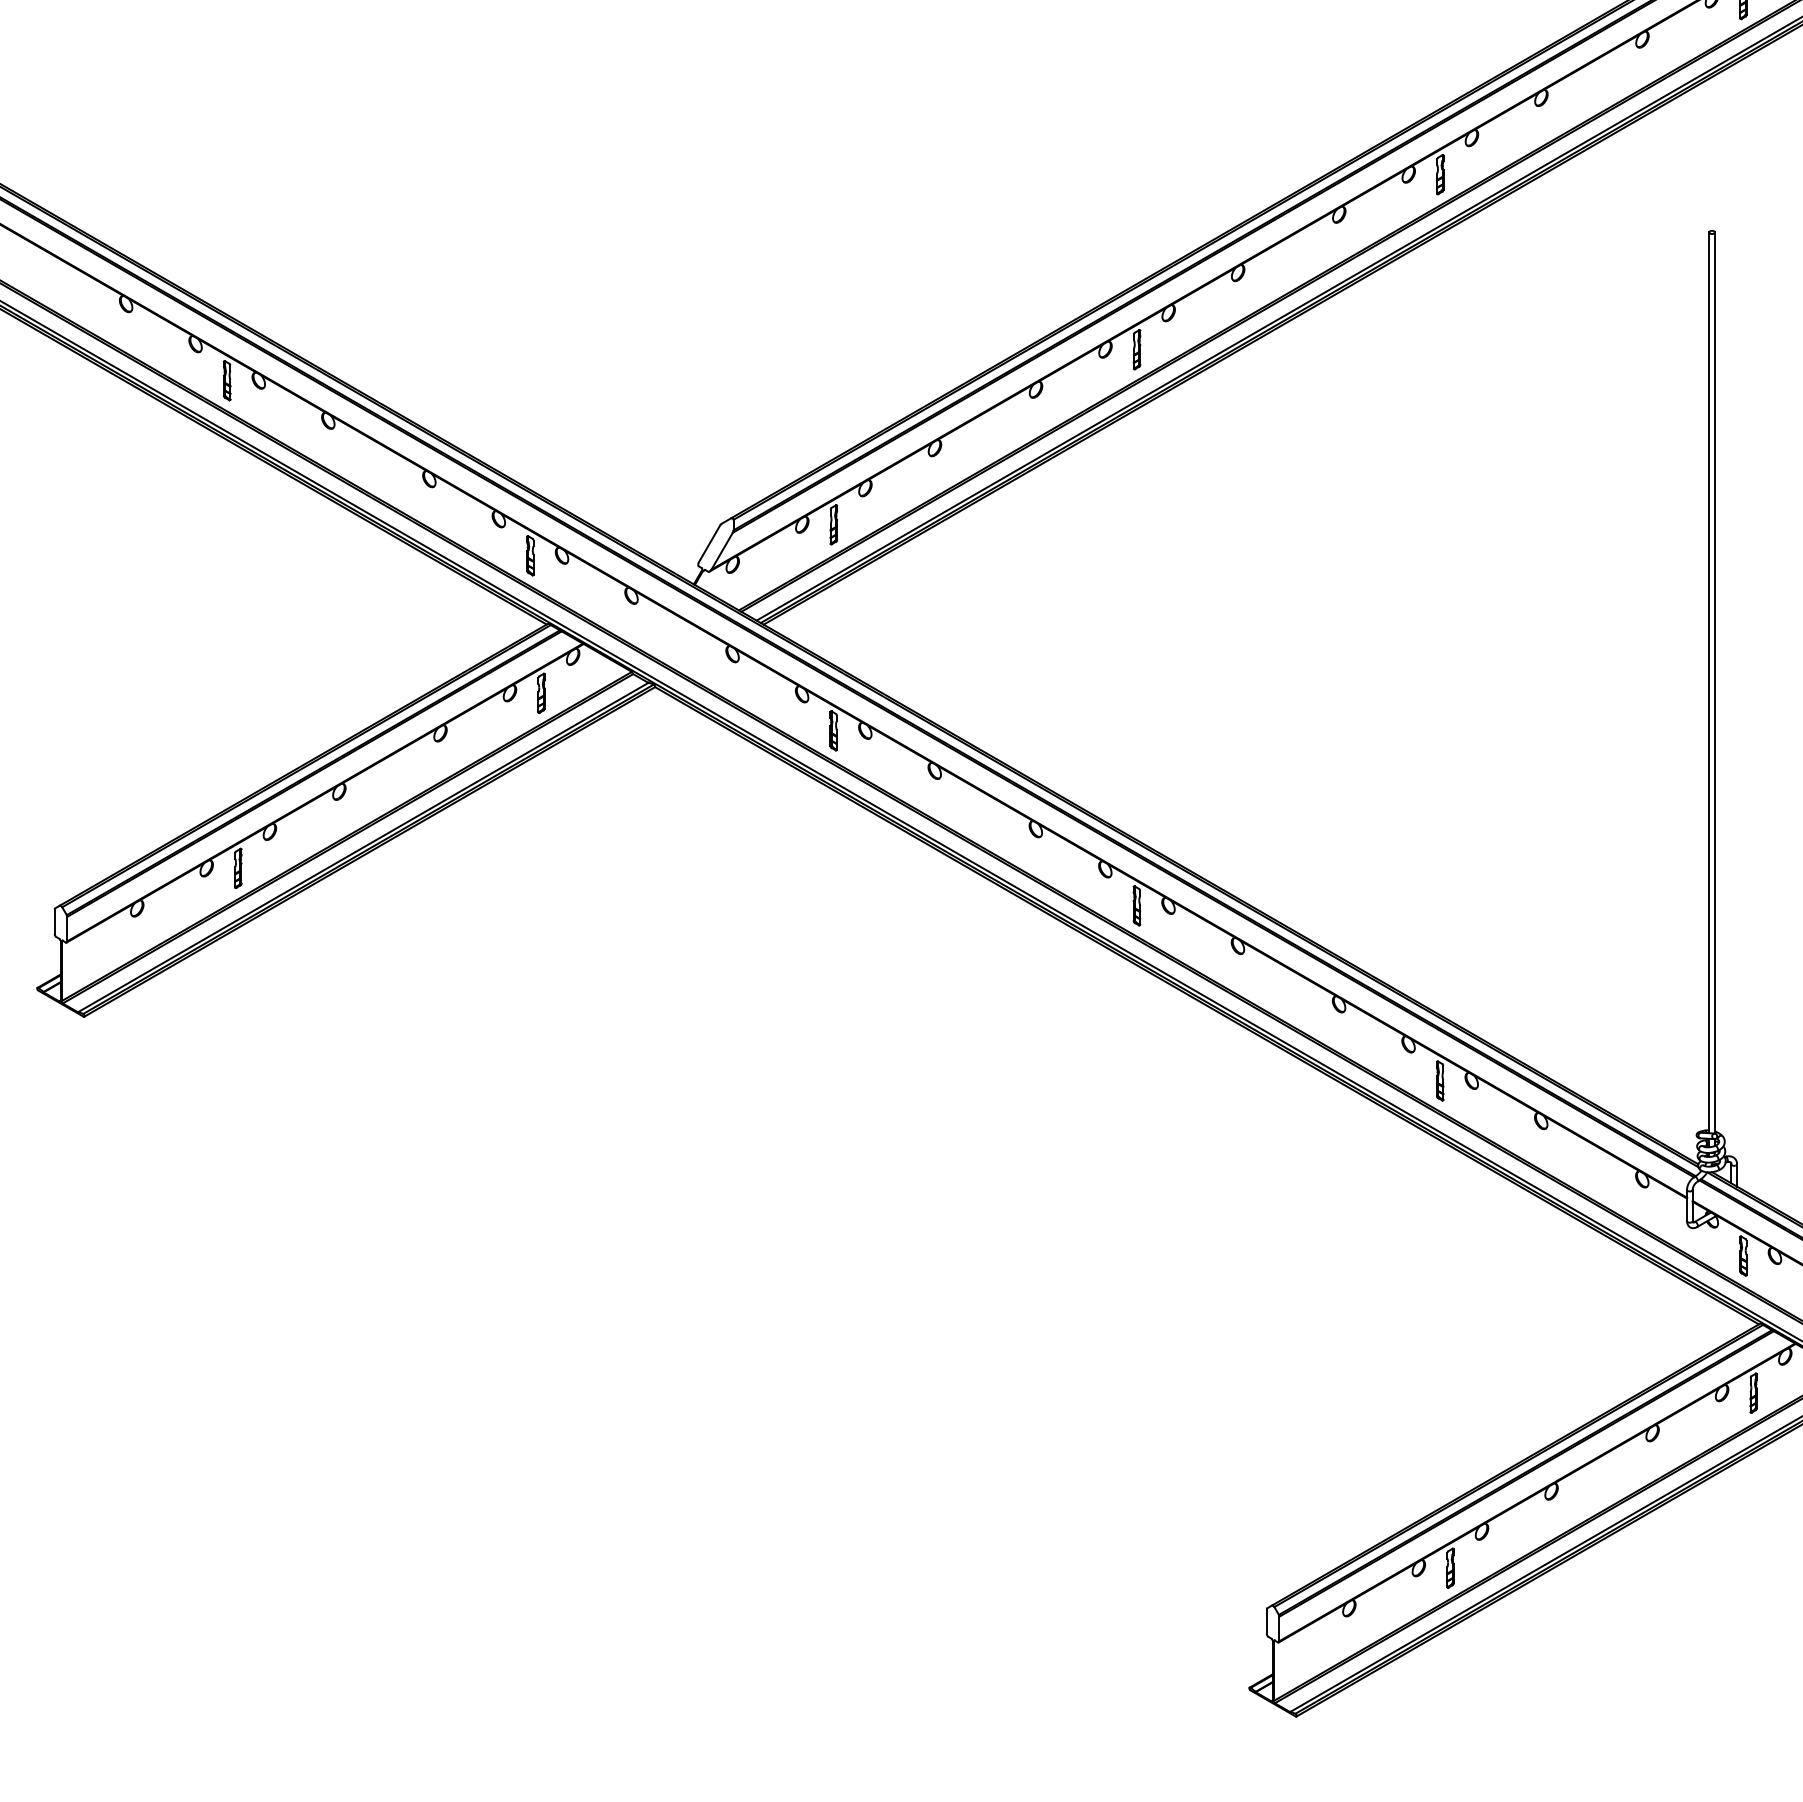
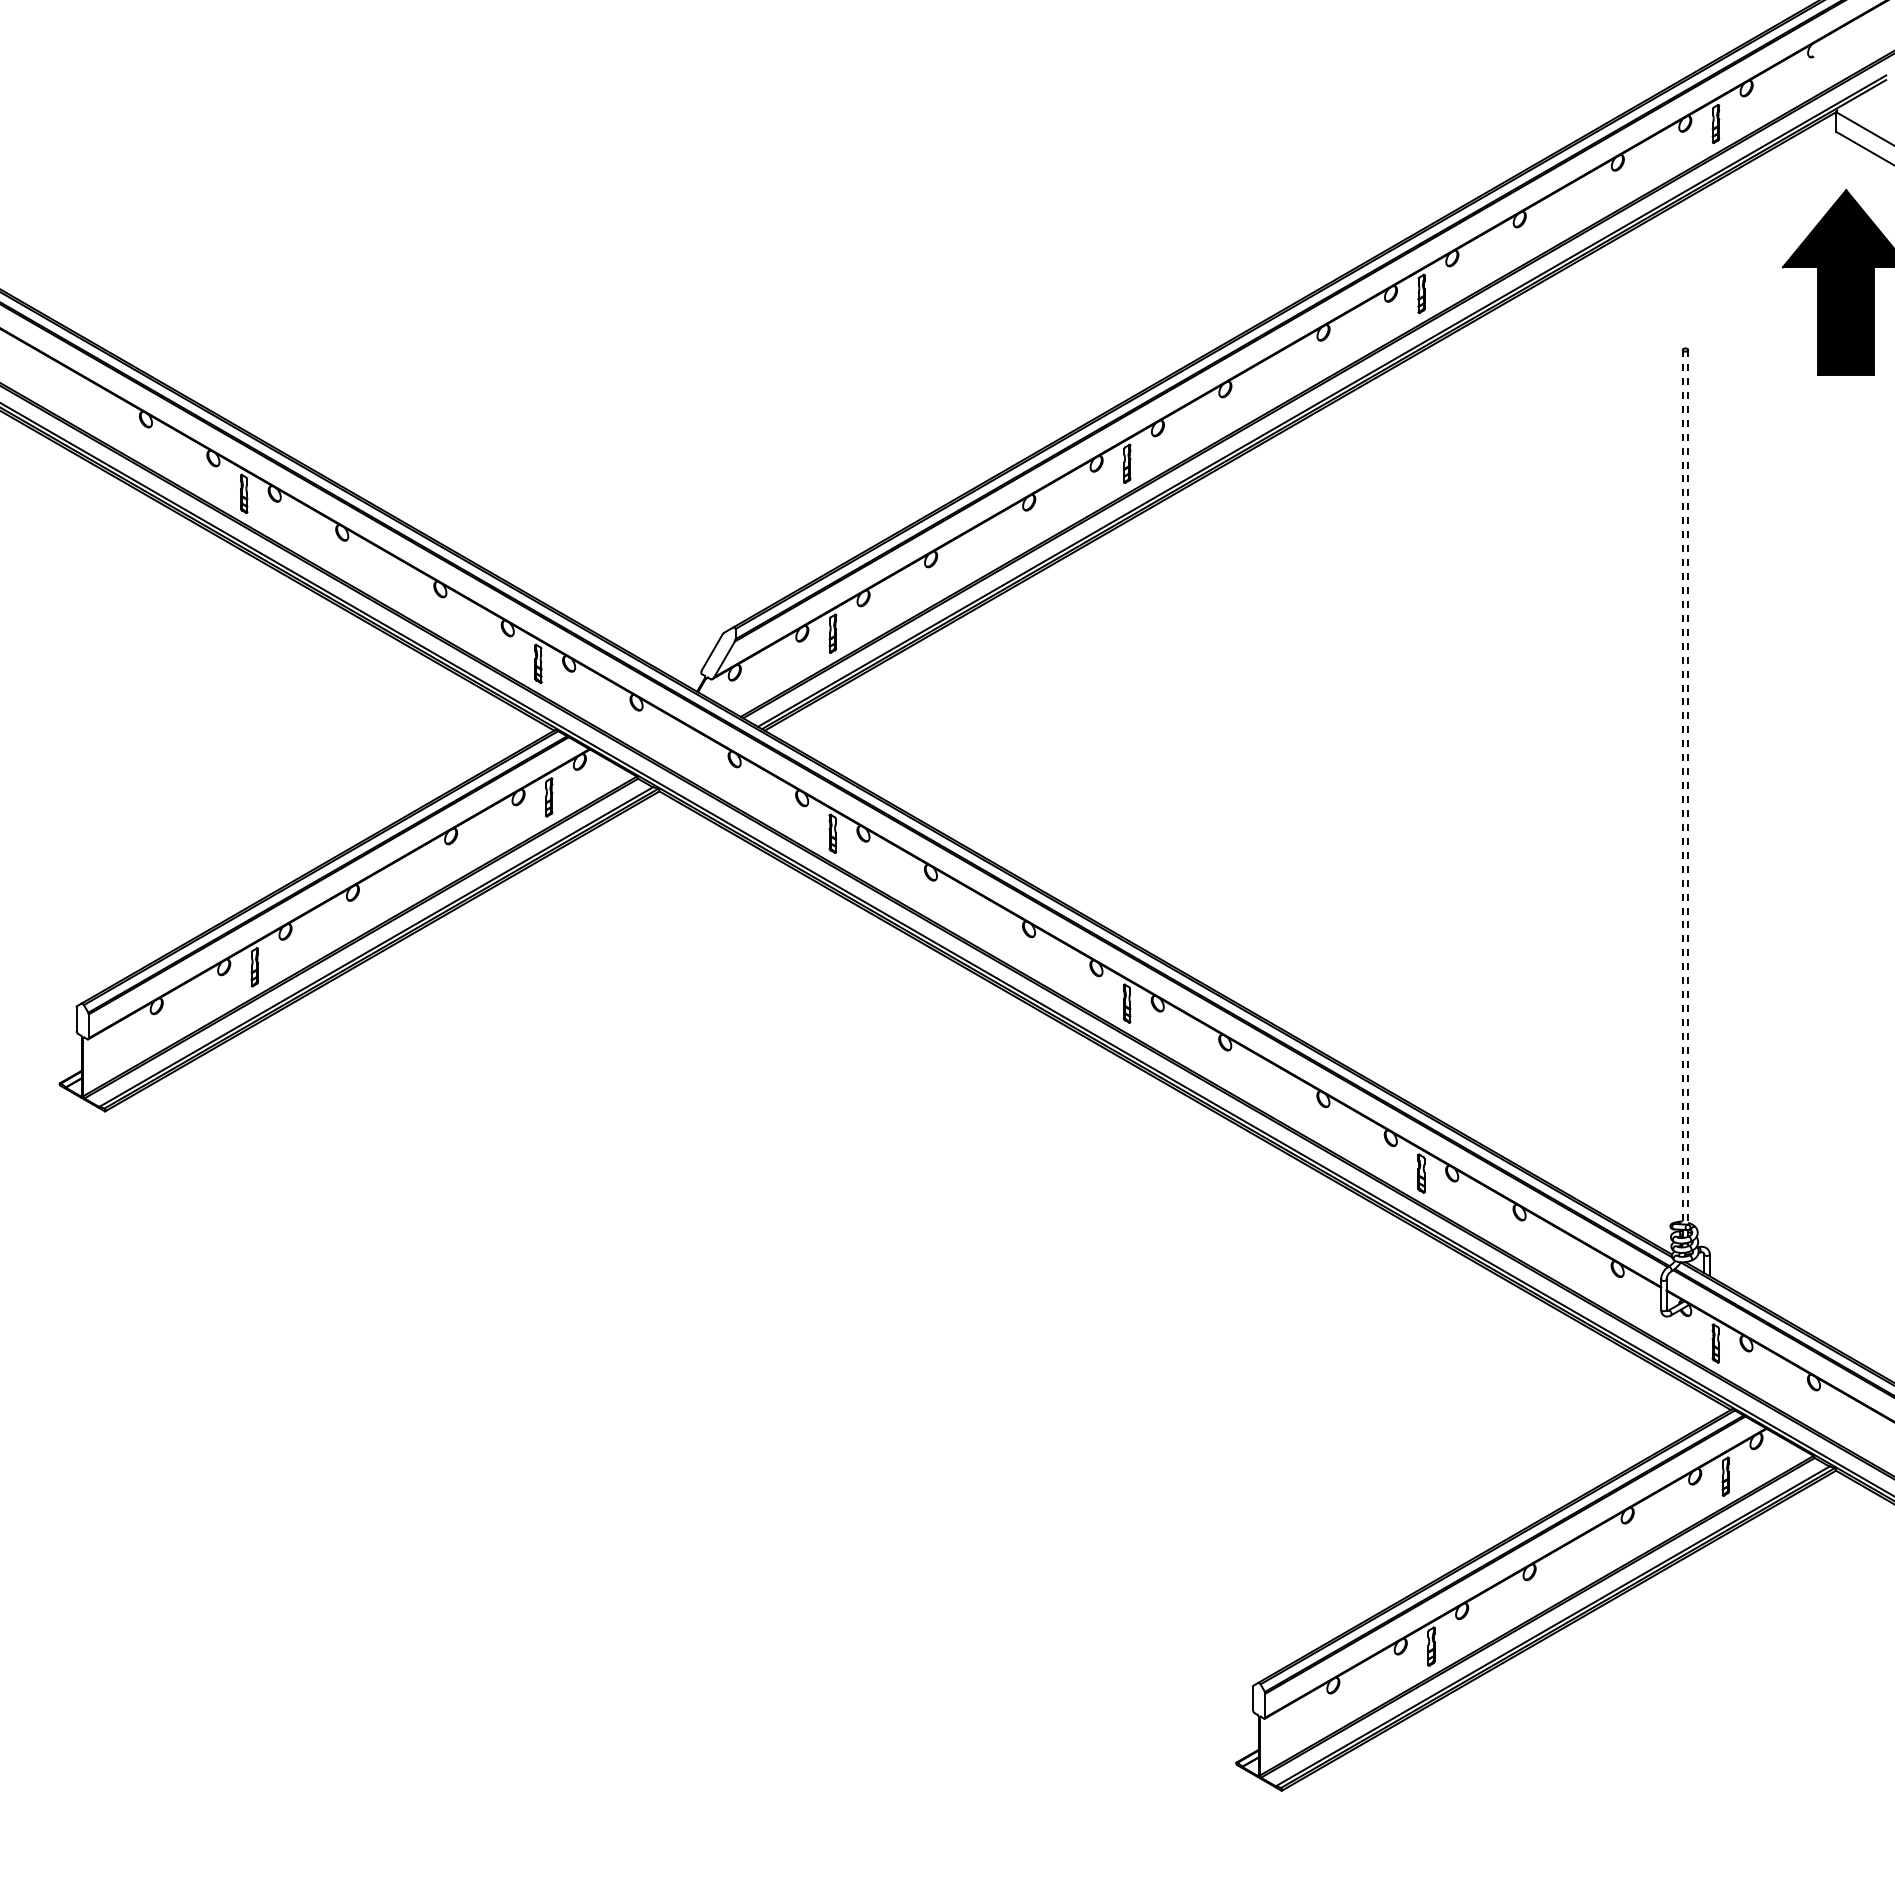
line: (1709, 683) -> (1682, 787), solid -> dashed
line: (1715, 683) -> (1688, 787), solid -> dashed

